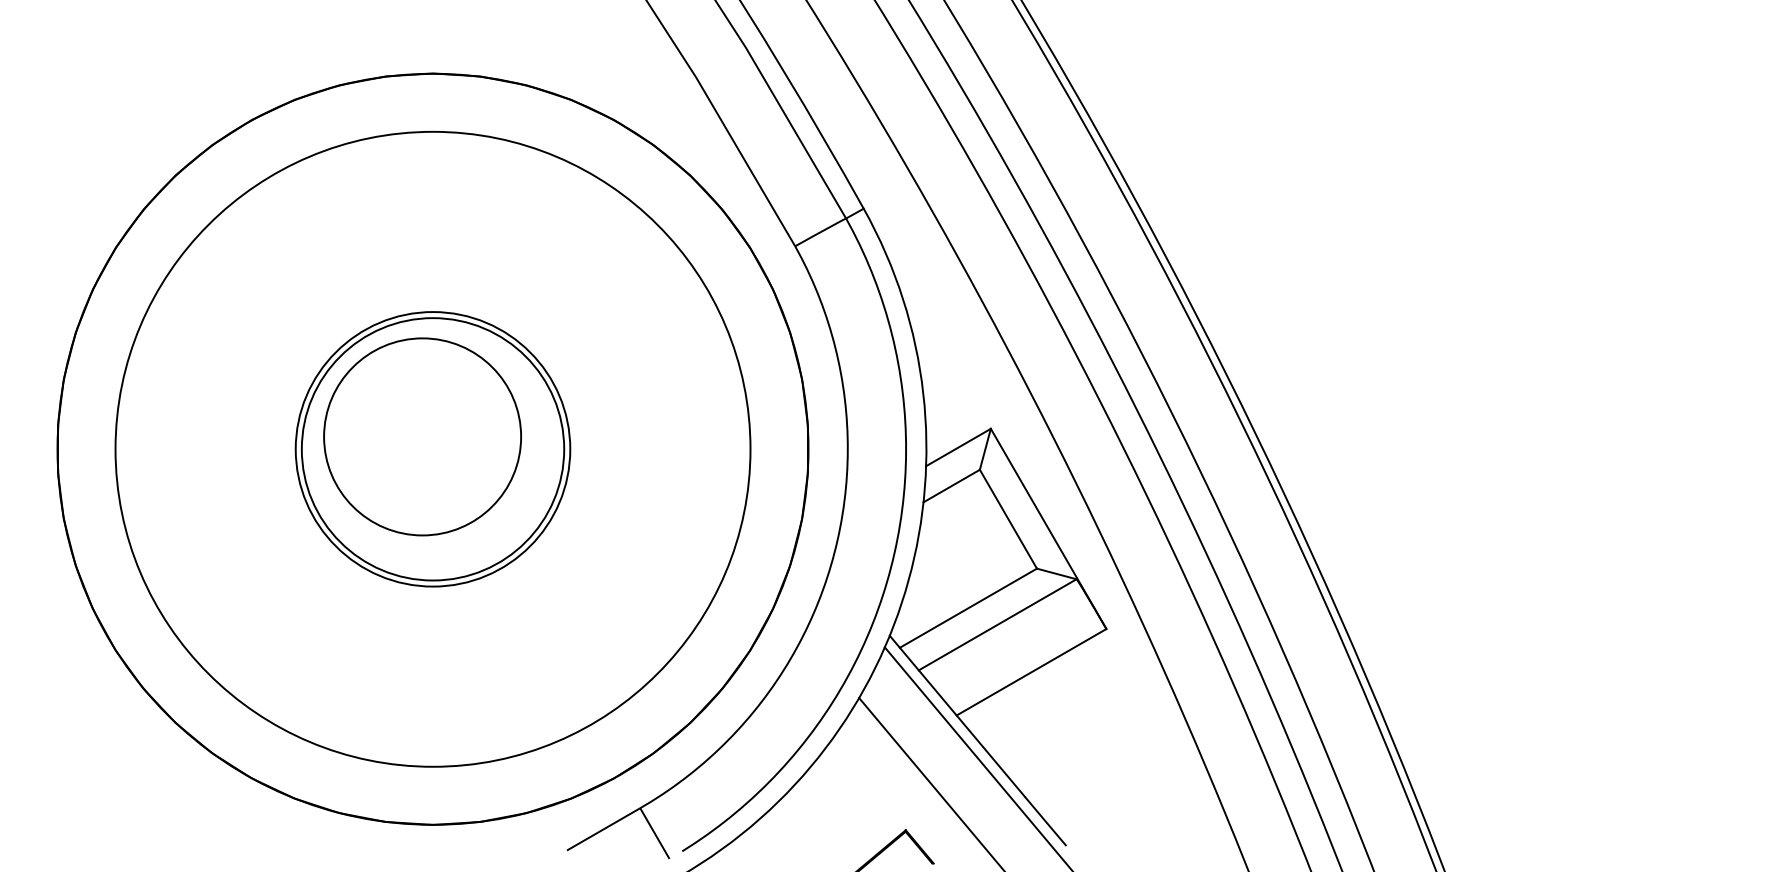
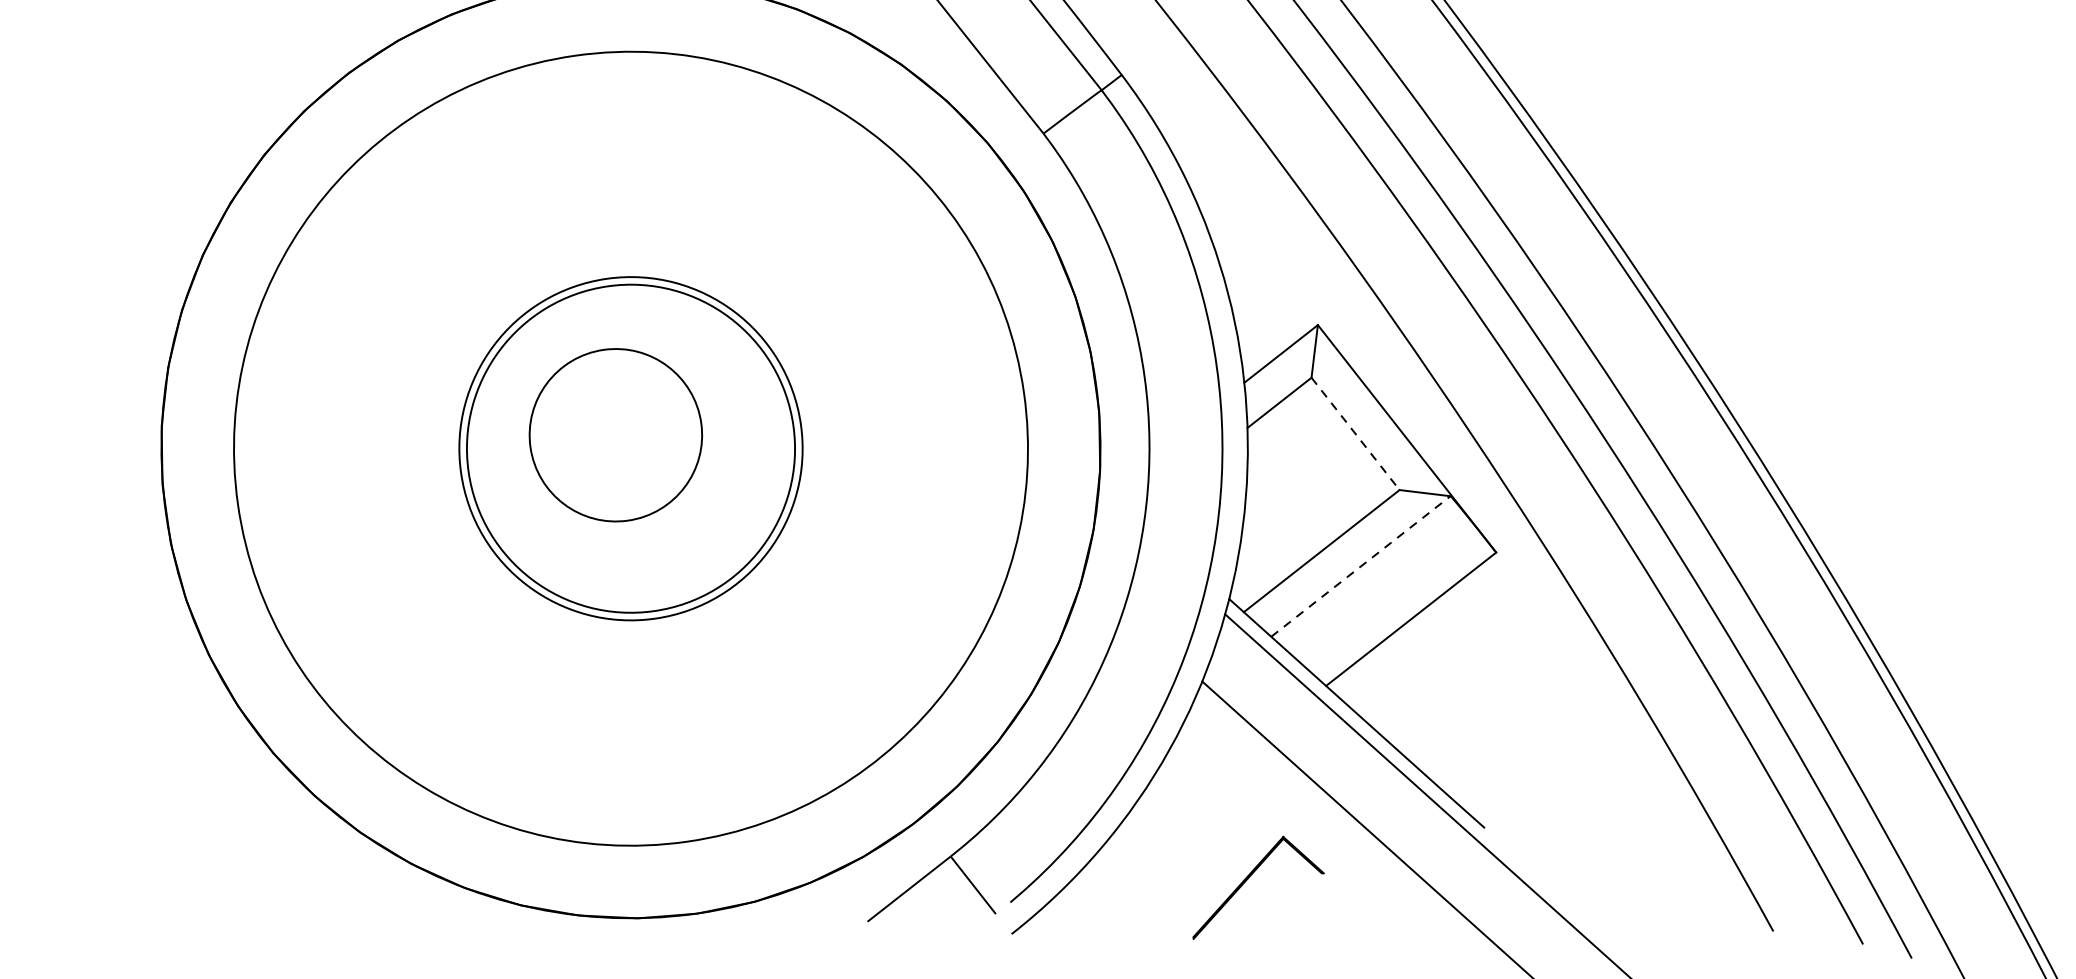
circle: (422, 436) -> (615, 434), size x0.7
line: (1008, 519) -> (1355, 434), solid -> dashed
line: (998, 624) -> (1361, 565), solid -> dashed

